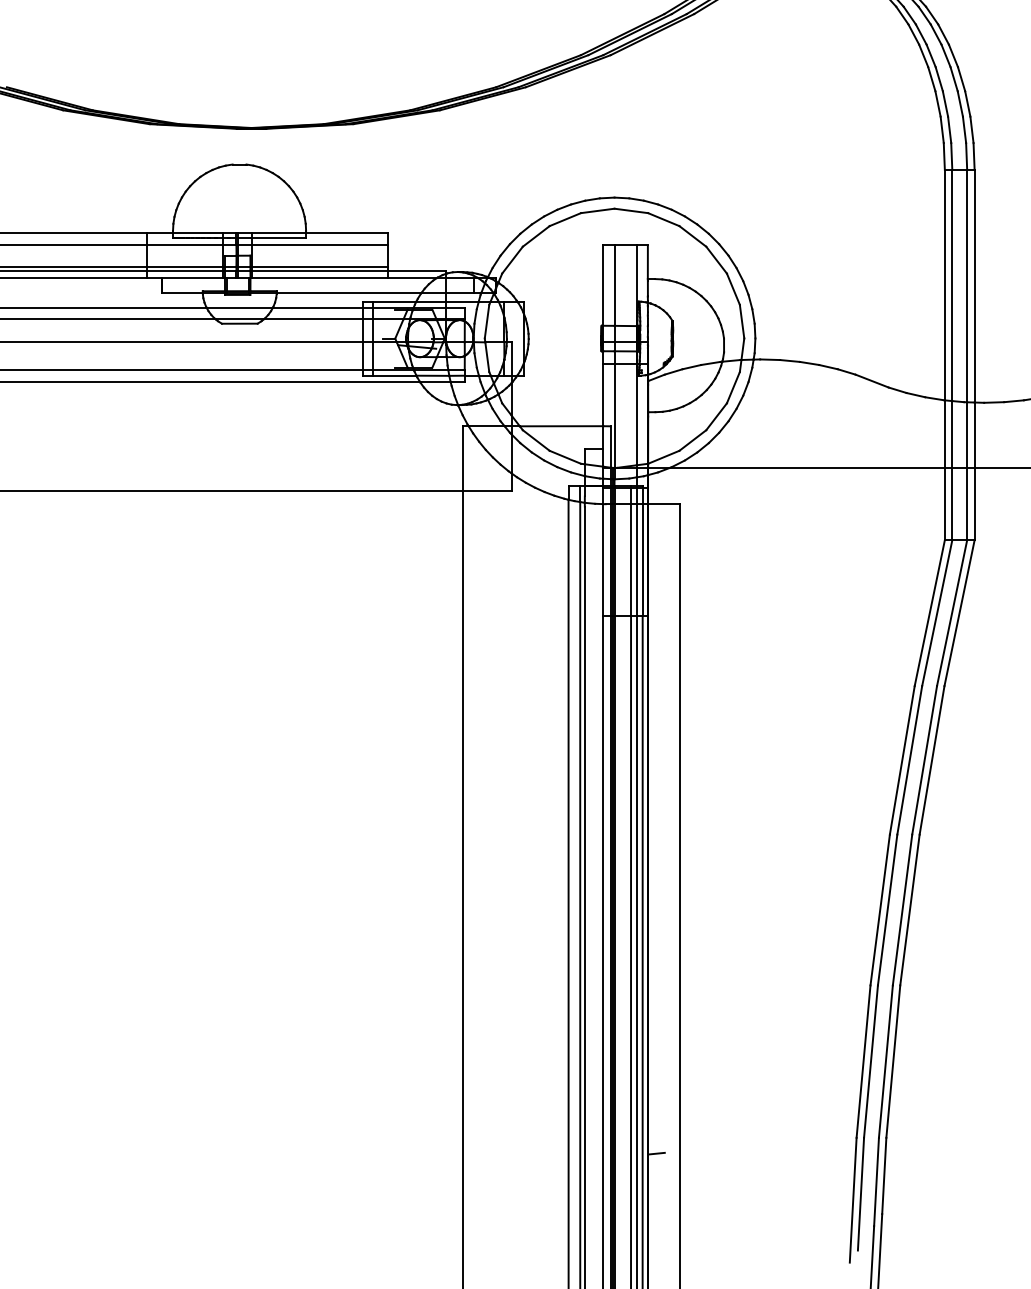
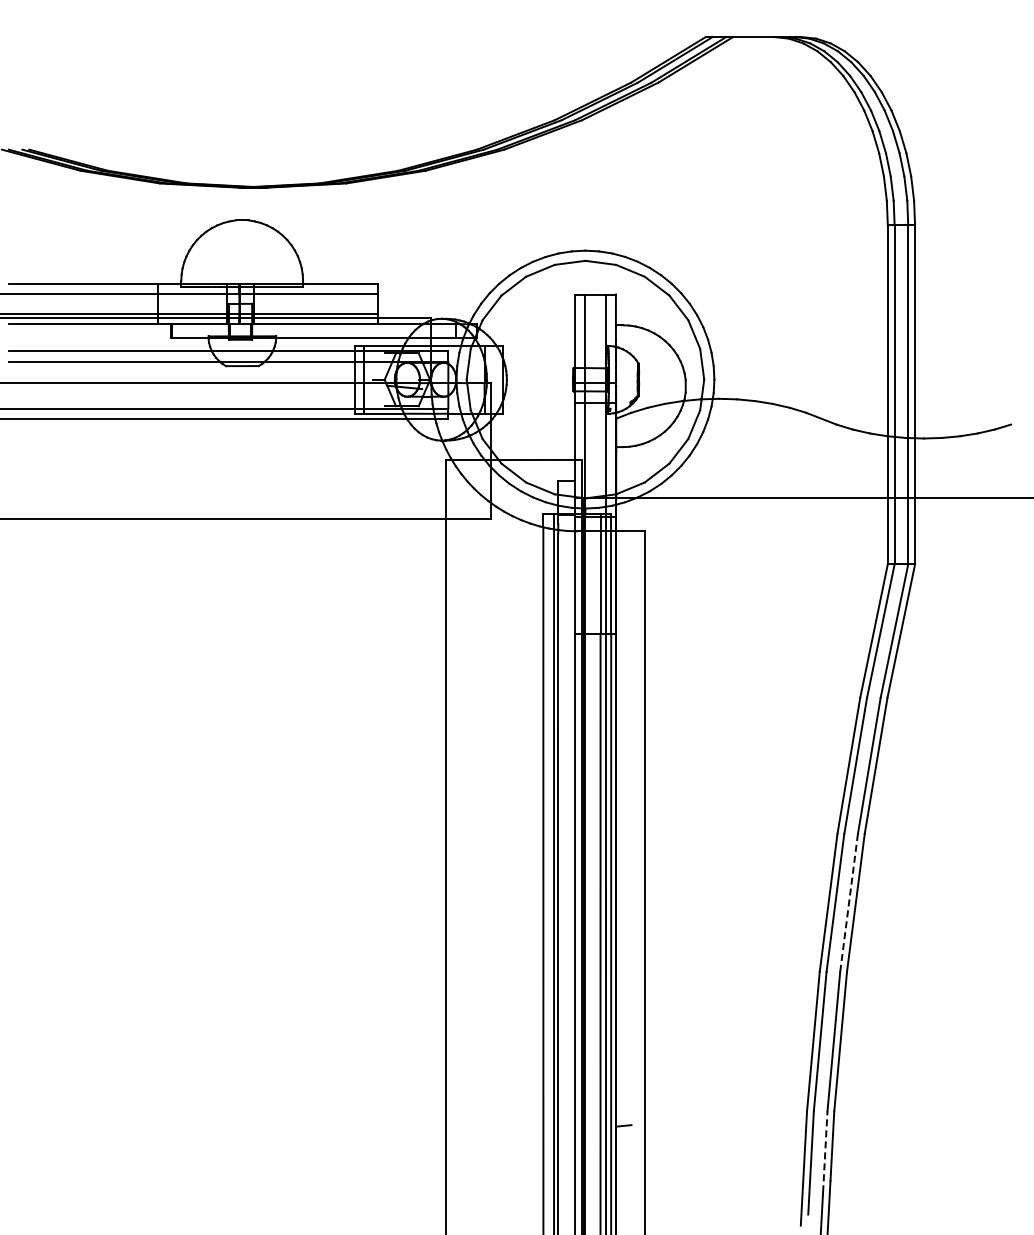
line: (902, 909) -> (849, 902), solid -> dashed
line: (876, 1181) -> (825, 1151), solid -> dashed

